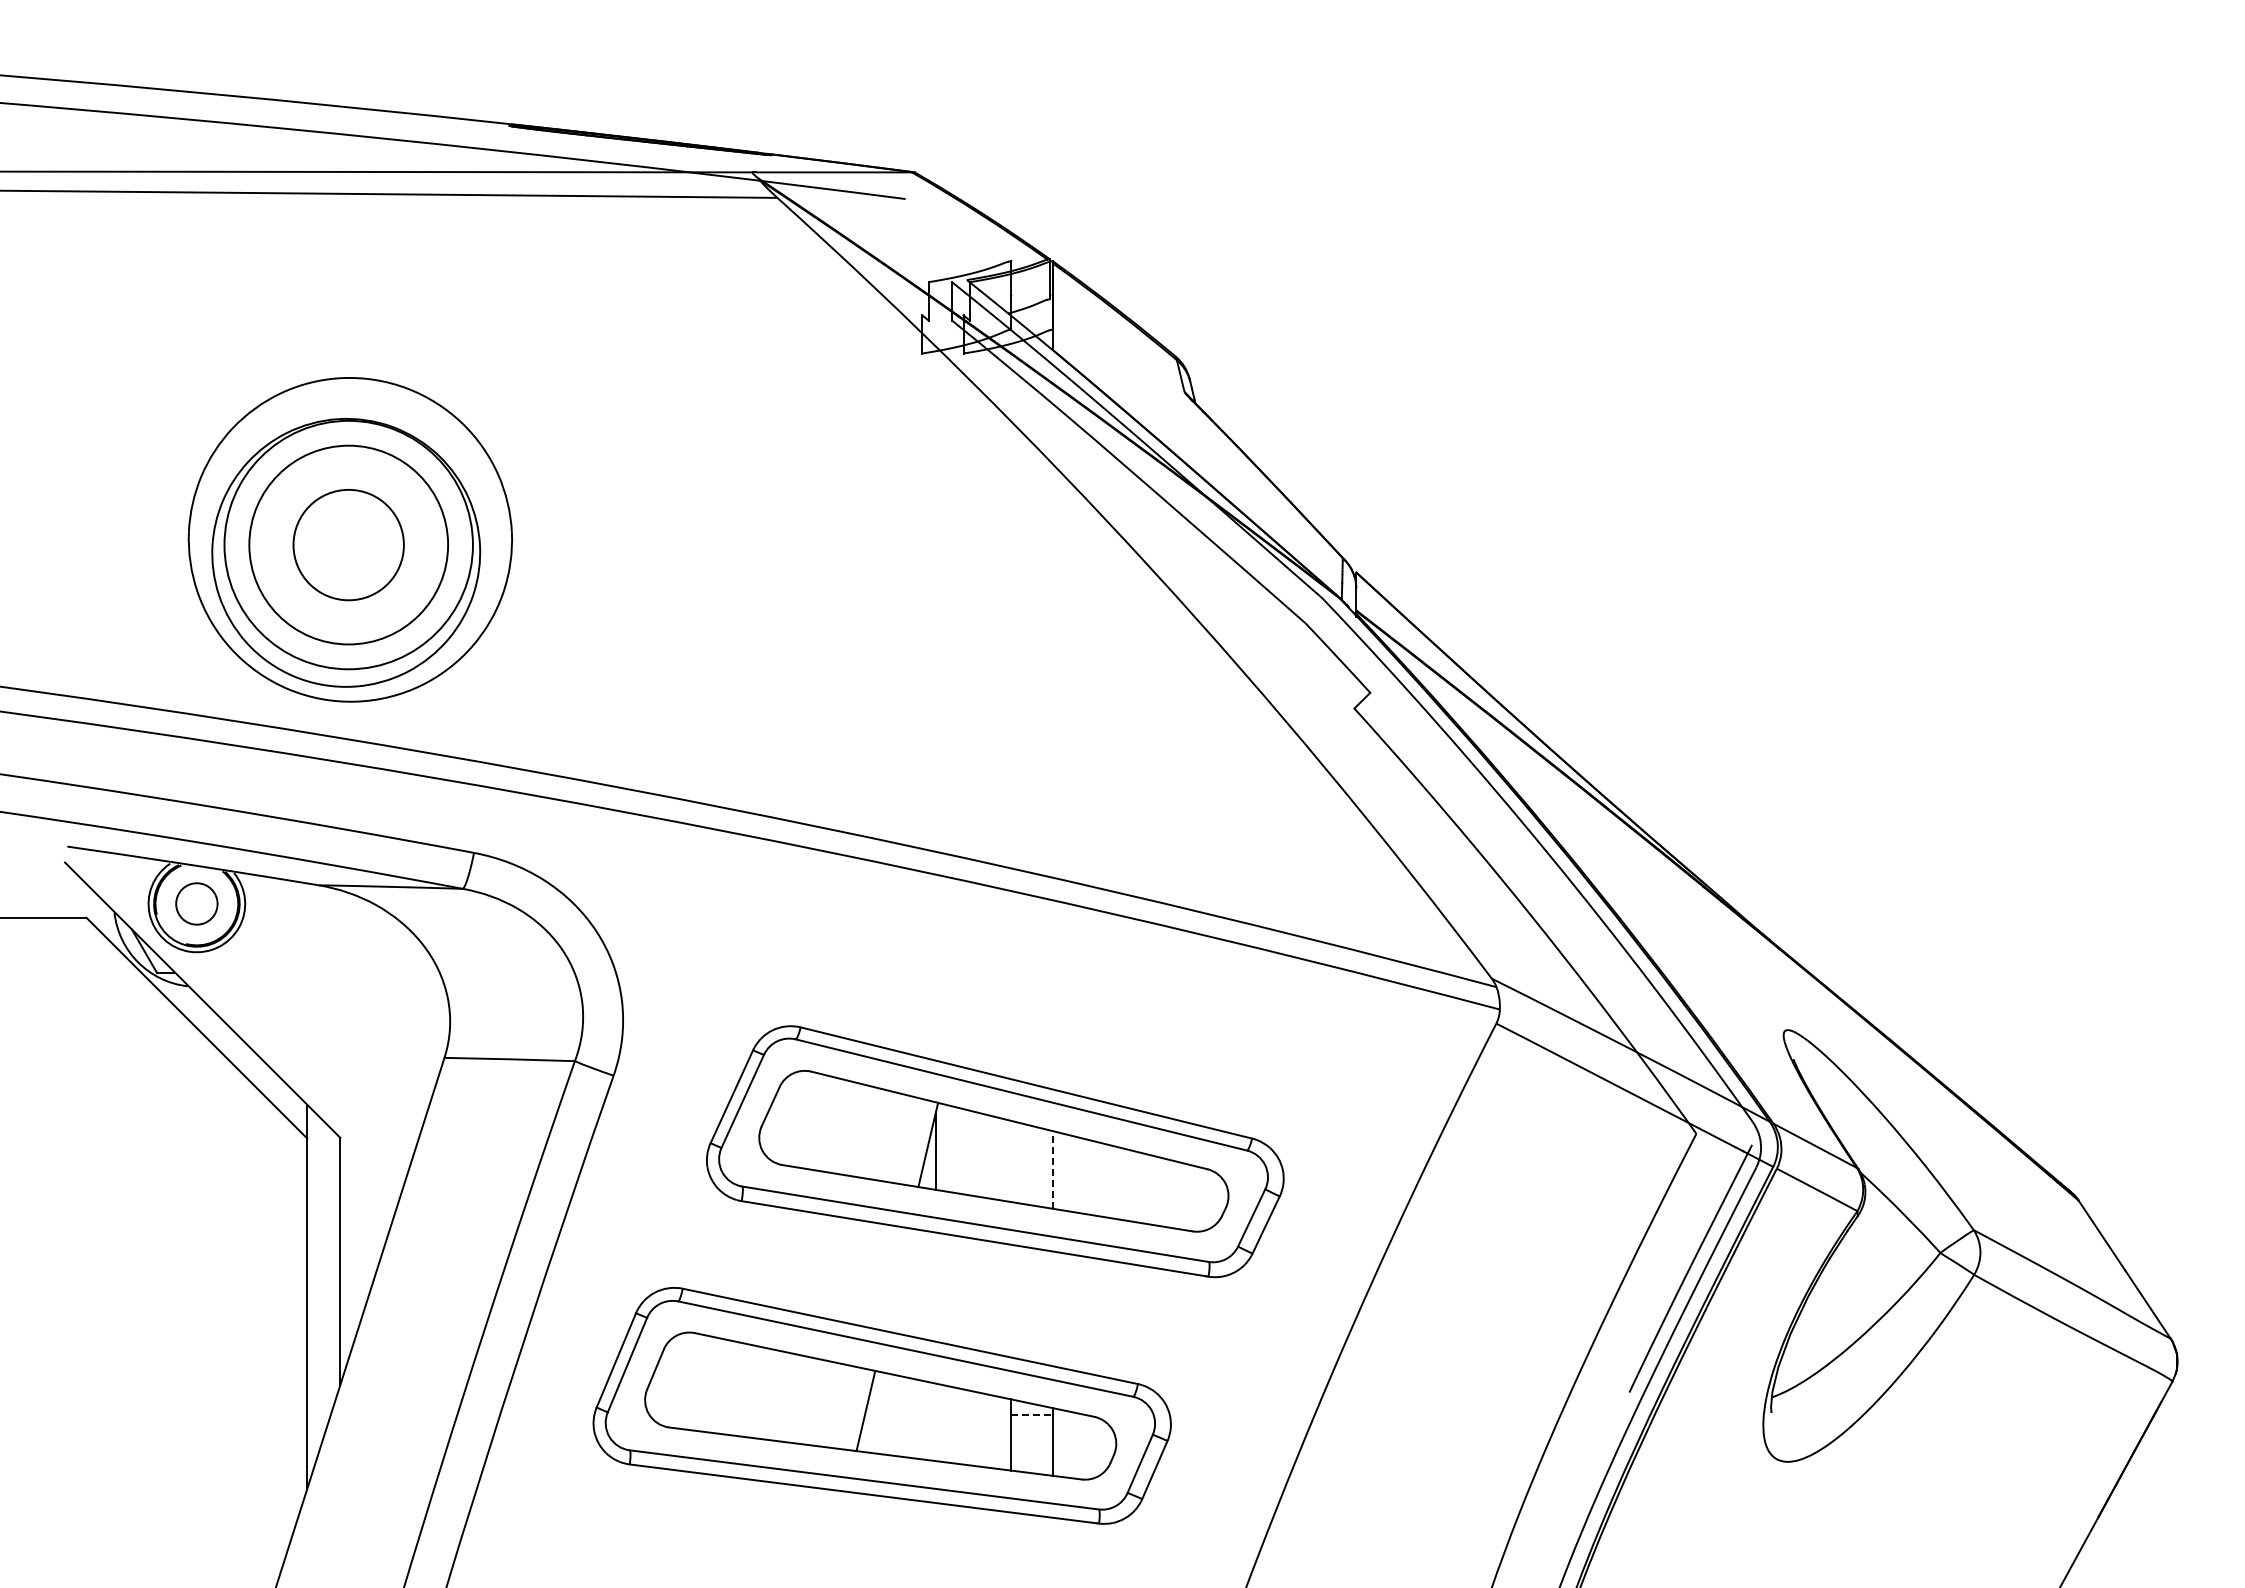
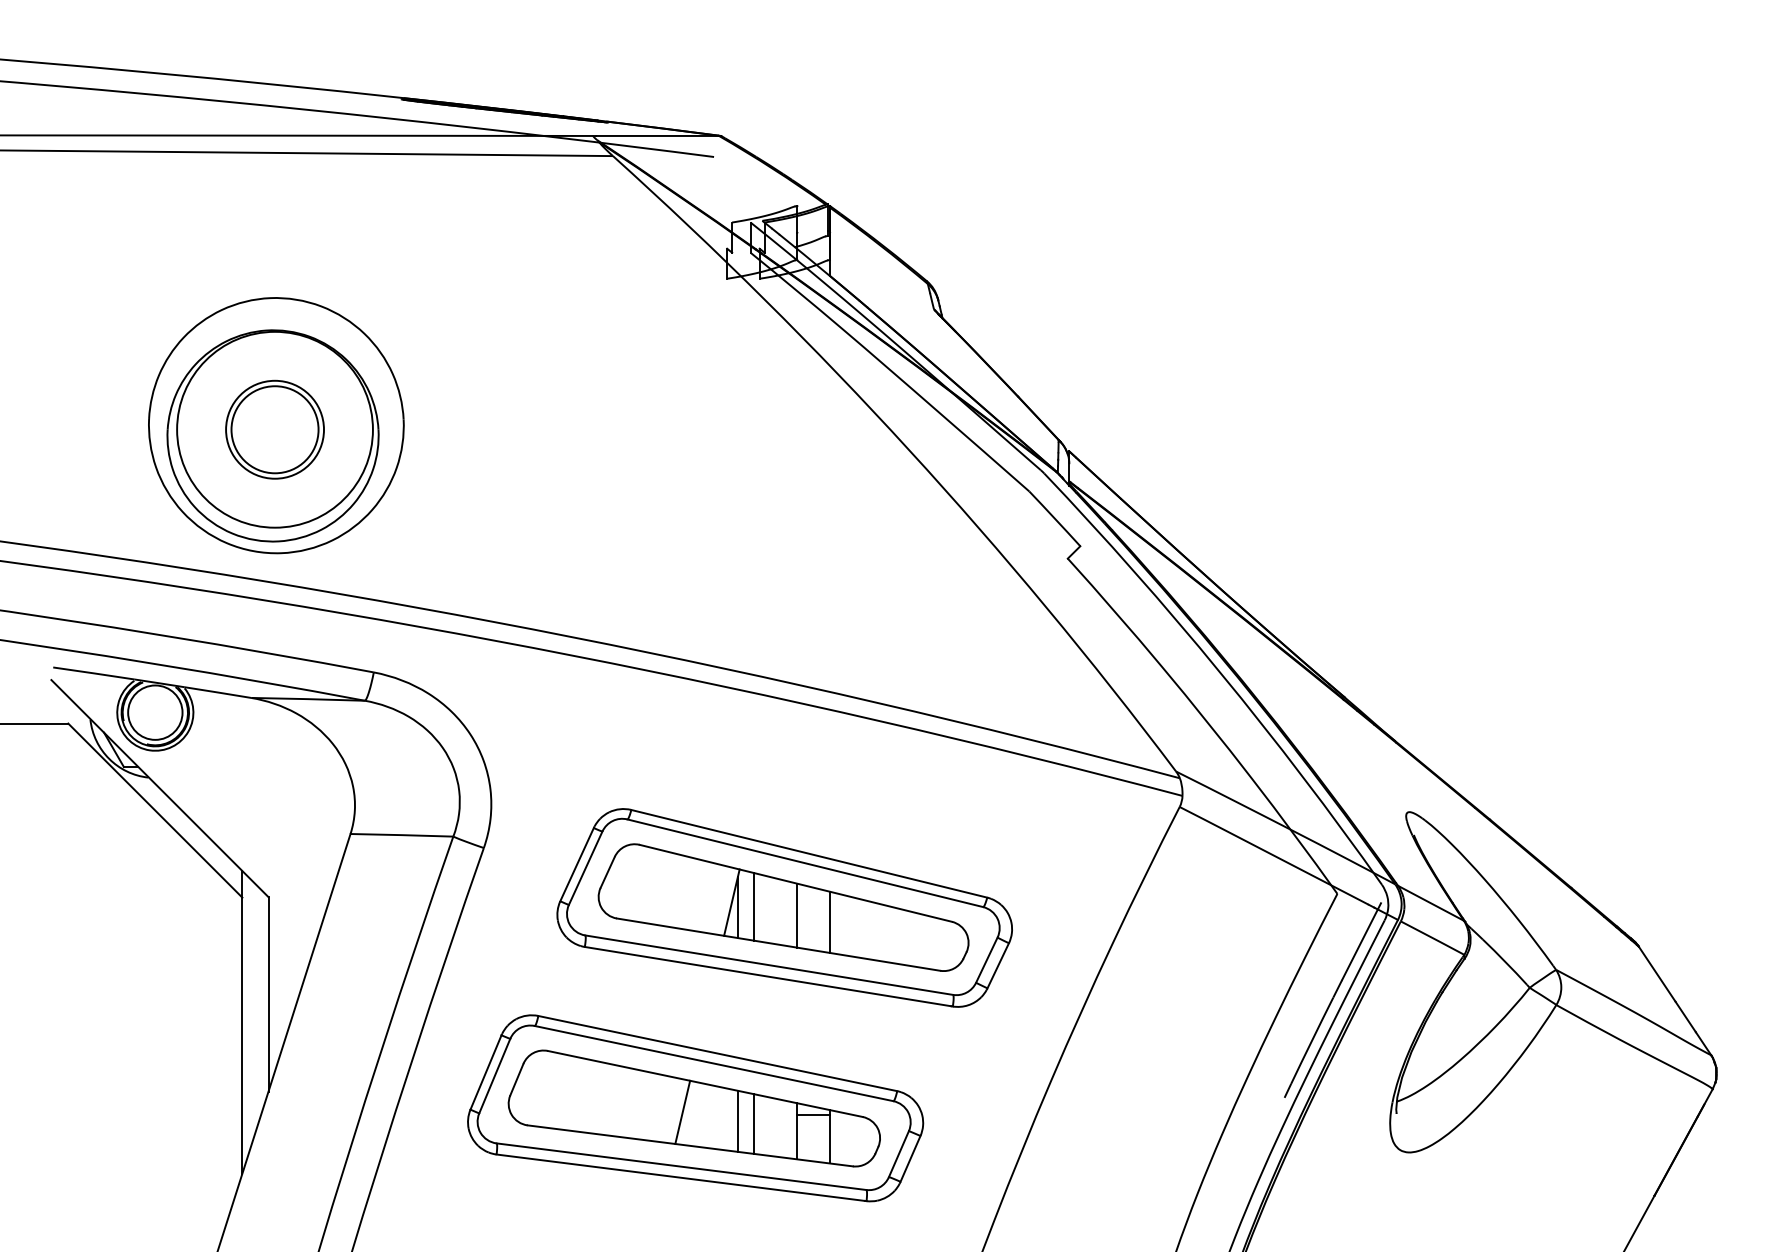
circle: (348, 544) -> (274, 429), size x0.62
circle: (196, 903) -> (155, 712), size x1.67
line: (956, 1150) -> (754, 907), added
line: (1011, 1161) -> (797, 915), added
line: (1052, 1169) -> (829, 922), dashed -> solid
line: (1031, 1414) -> (813, 1115), dashed -> solid
line: (936, 1422) -> (738, 1121), added
line: (956, 1425) -> (754, 1123), added

